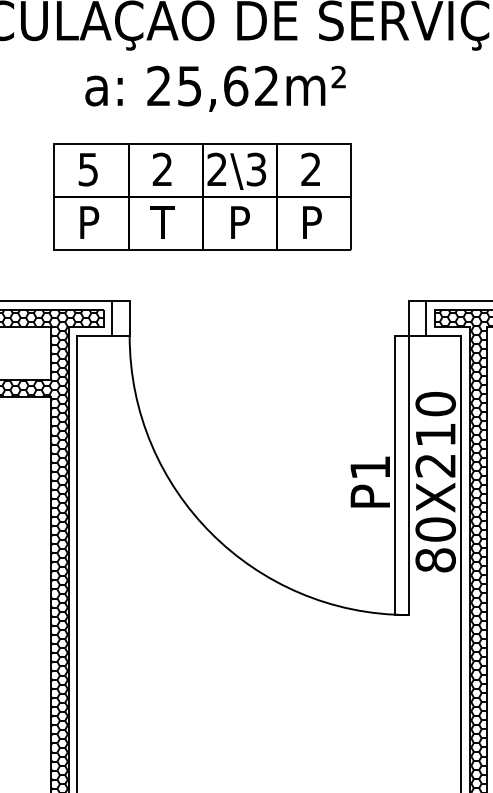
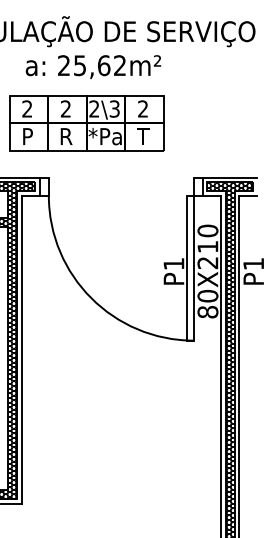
text: (88, 168) -> (27, 108), 5 -> 2
text: (163, 222) -> (66, 136), T -> R
text: (236, 222) -> (104, 136), P -> *Pa
text: (311, 222) -> (143, 136), P -> T

